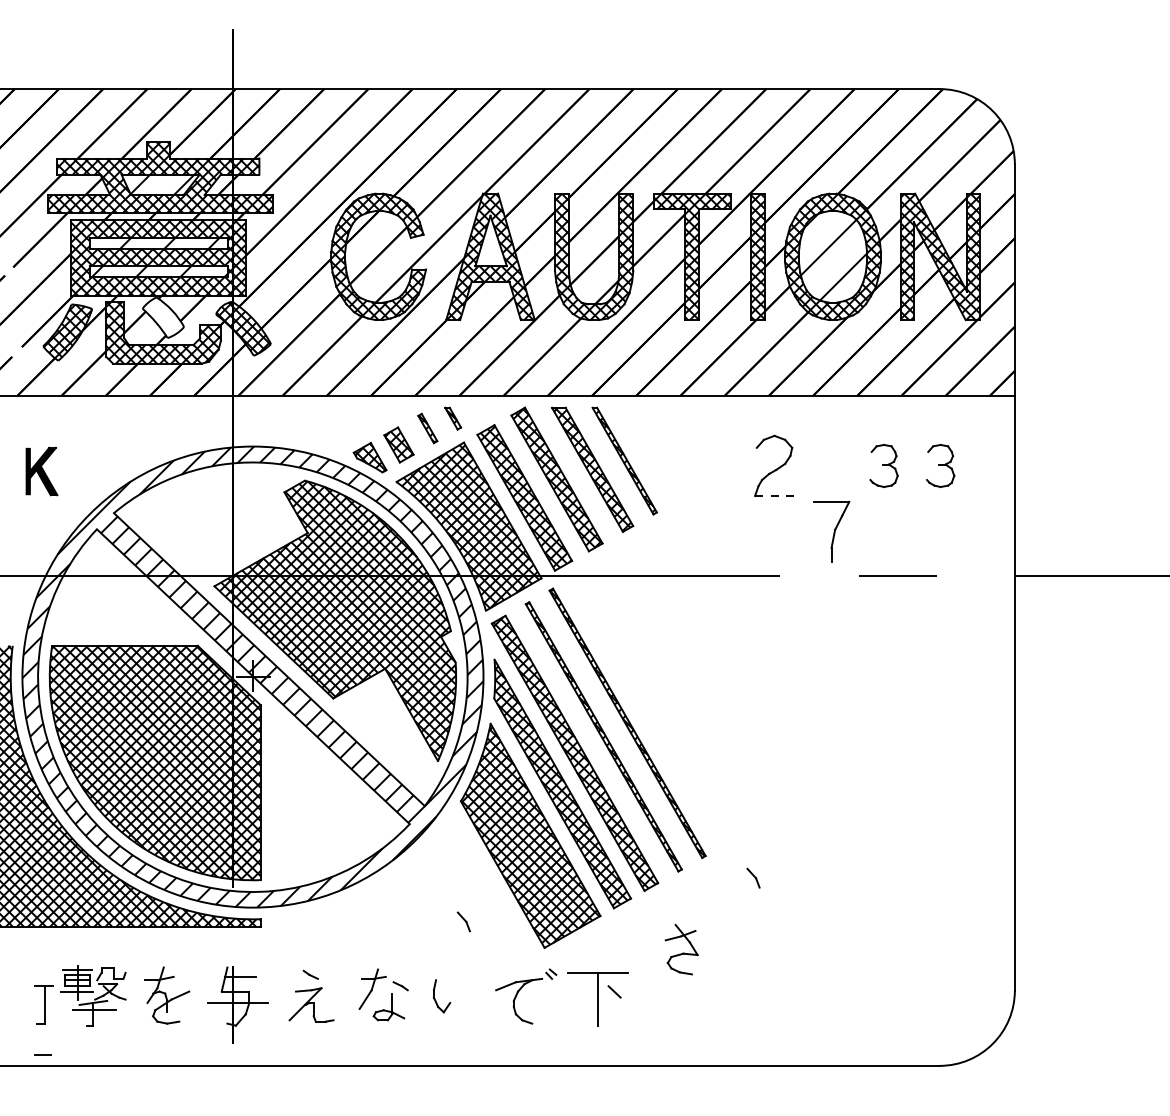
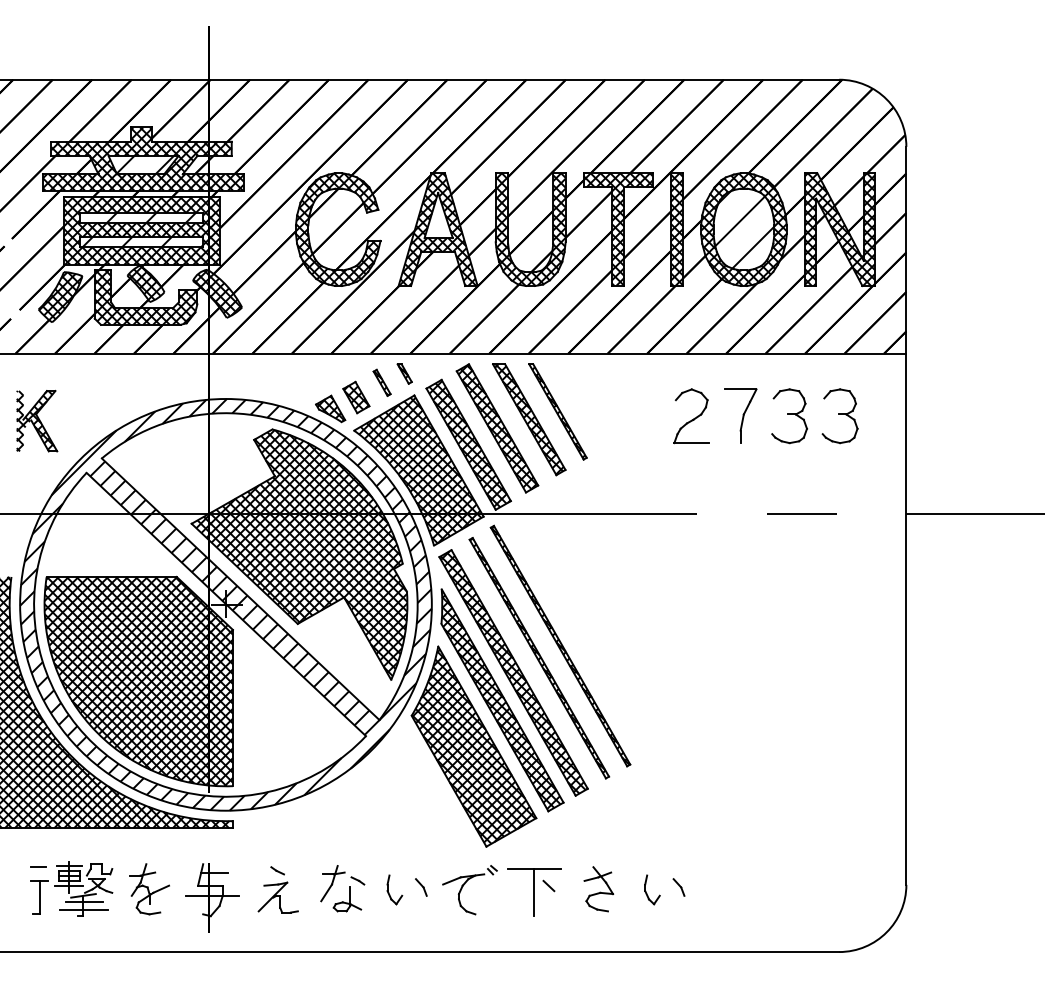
hatch: (161, 316) -> (144, 282), added
part: (883, 466) -> (789, 416), size x1.43
part: (939, 466) -> (839, 416), size x1.43
part: (41, 471) -> (37, 421), size x1.43
line: (775, 496) -> (692, 443), dashed -> solid
part: (831, 531) -> (740, 415), moved
part: (752, 878) -> (678, 887), moved
part: (464, 921) -> (421, 887), moved
part: (681, 949) -> (598, 889), moved
part: (723, 998) -> (646, 891), added
line: (94, 1018) -> (84, 909), added
line: (43, 1054) -> (38, 866), moved

